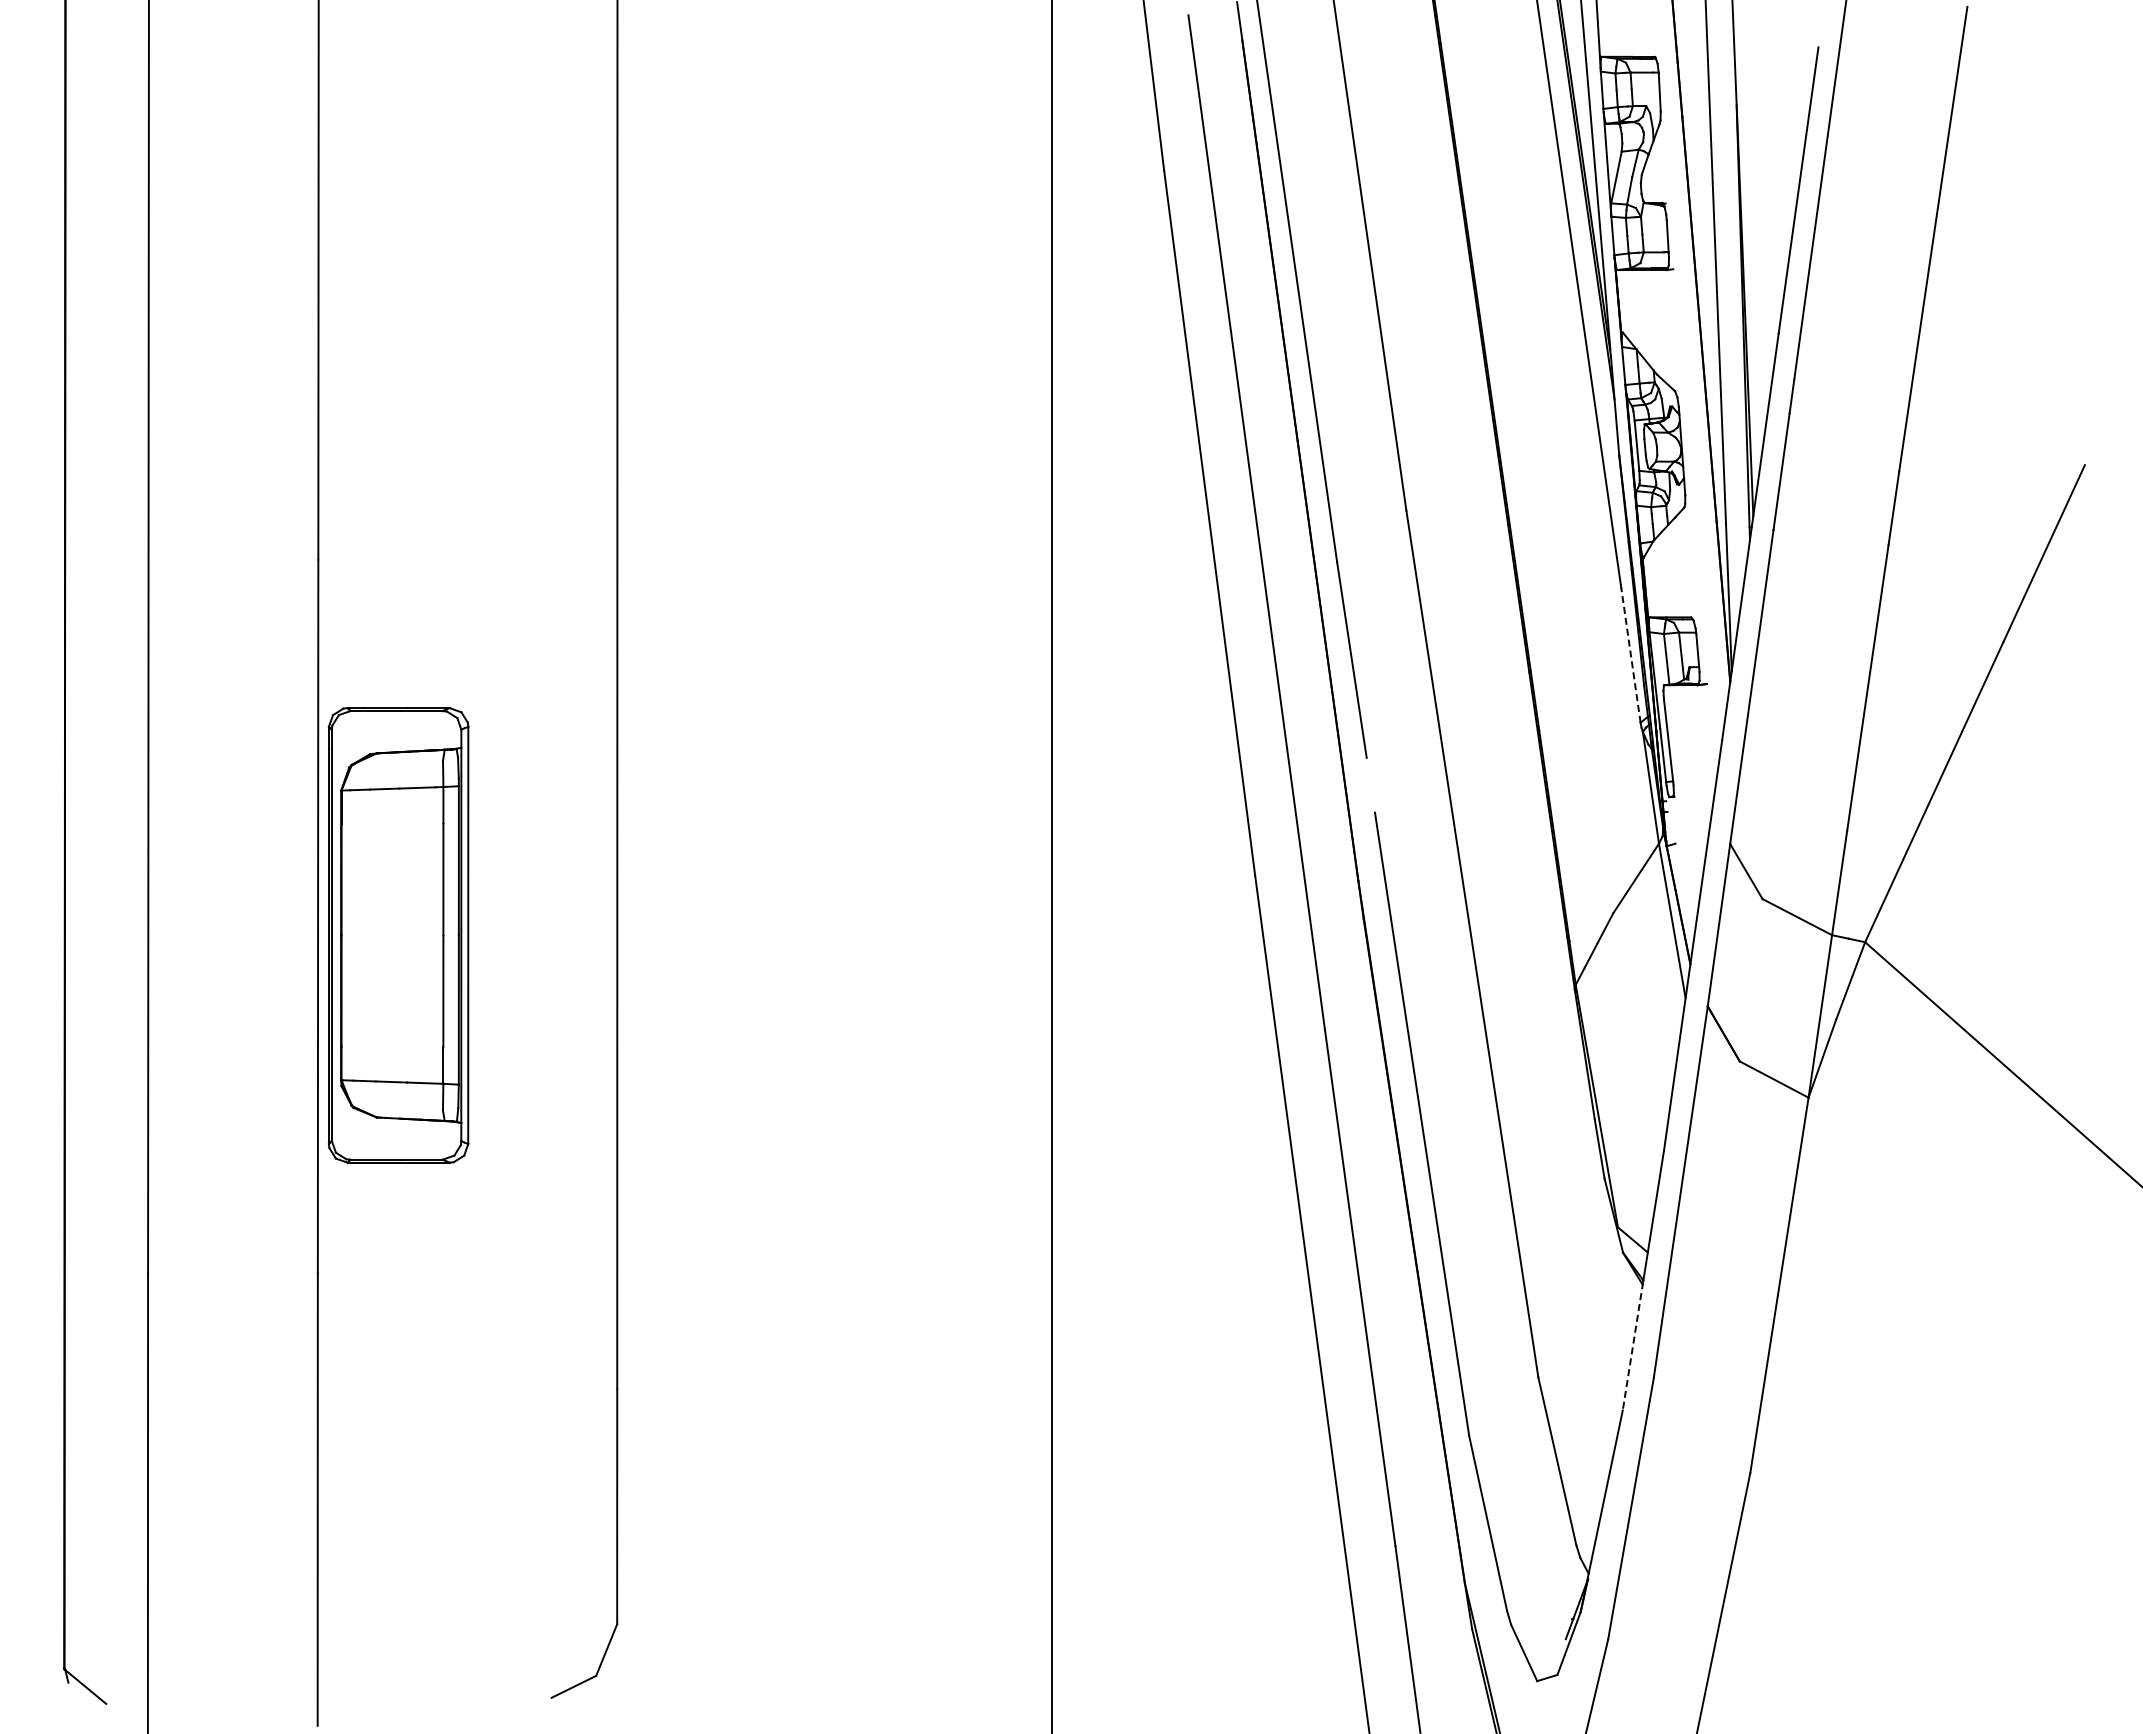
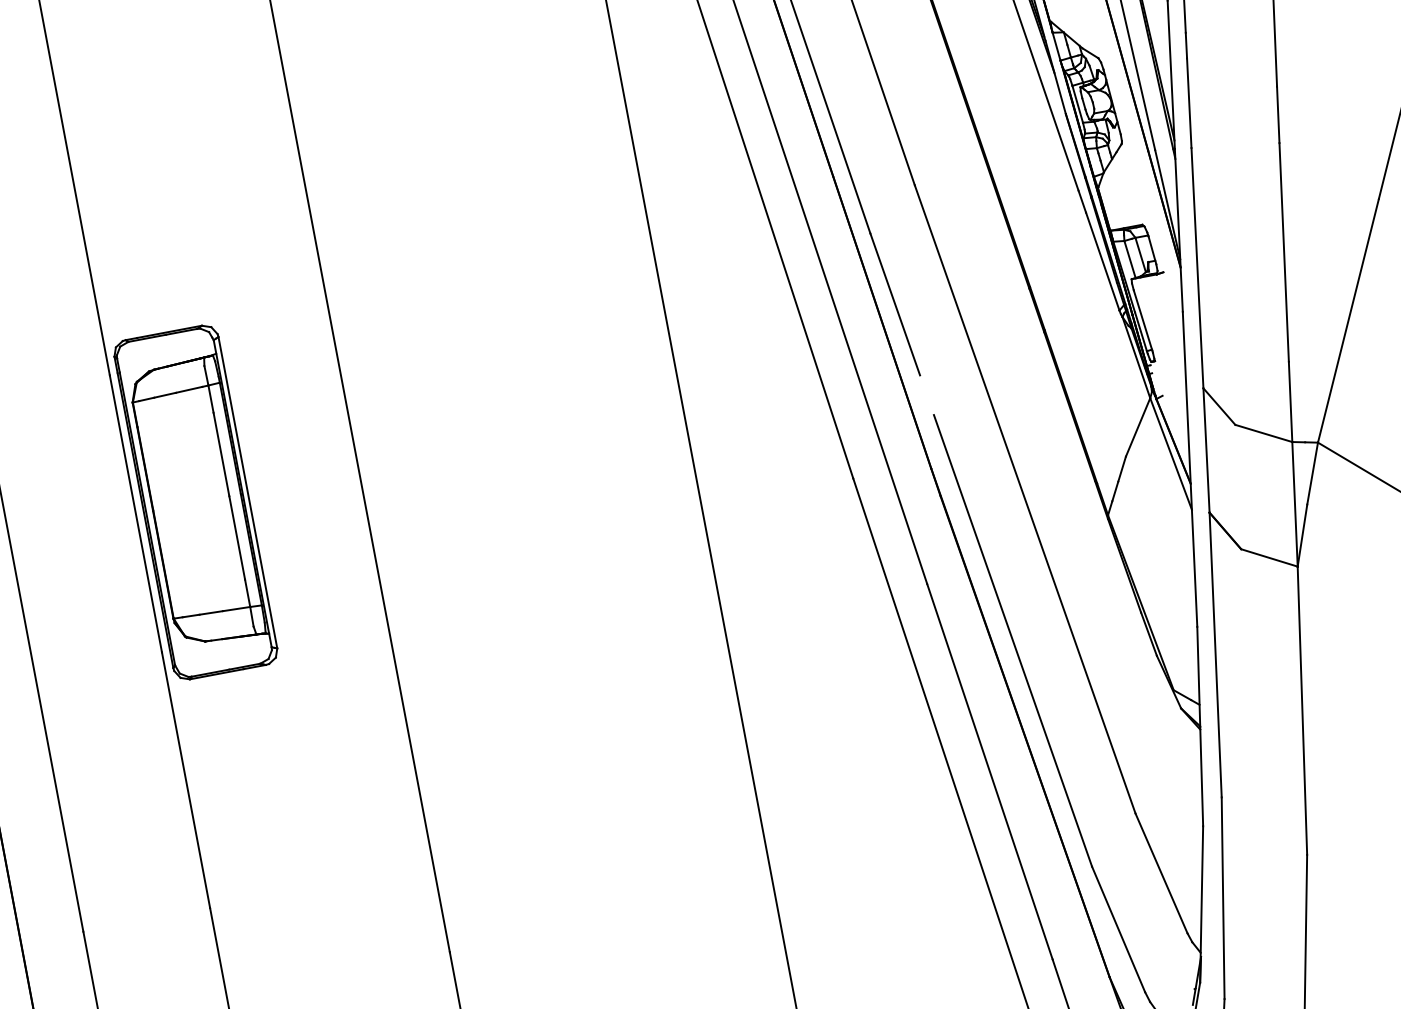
line: (1630, 654) -> (1102, 261), dashed -> solid
part: (398, 935) -> (195, 502), moved
line: (1632, 1346) -> (1201, 777), dashed -> solid

